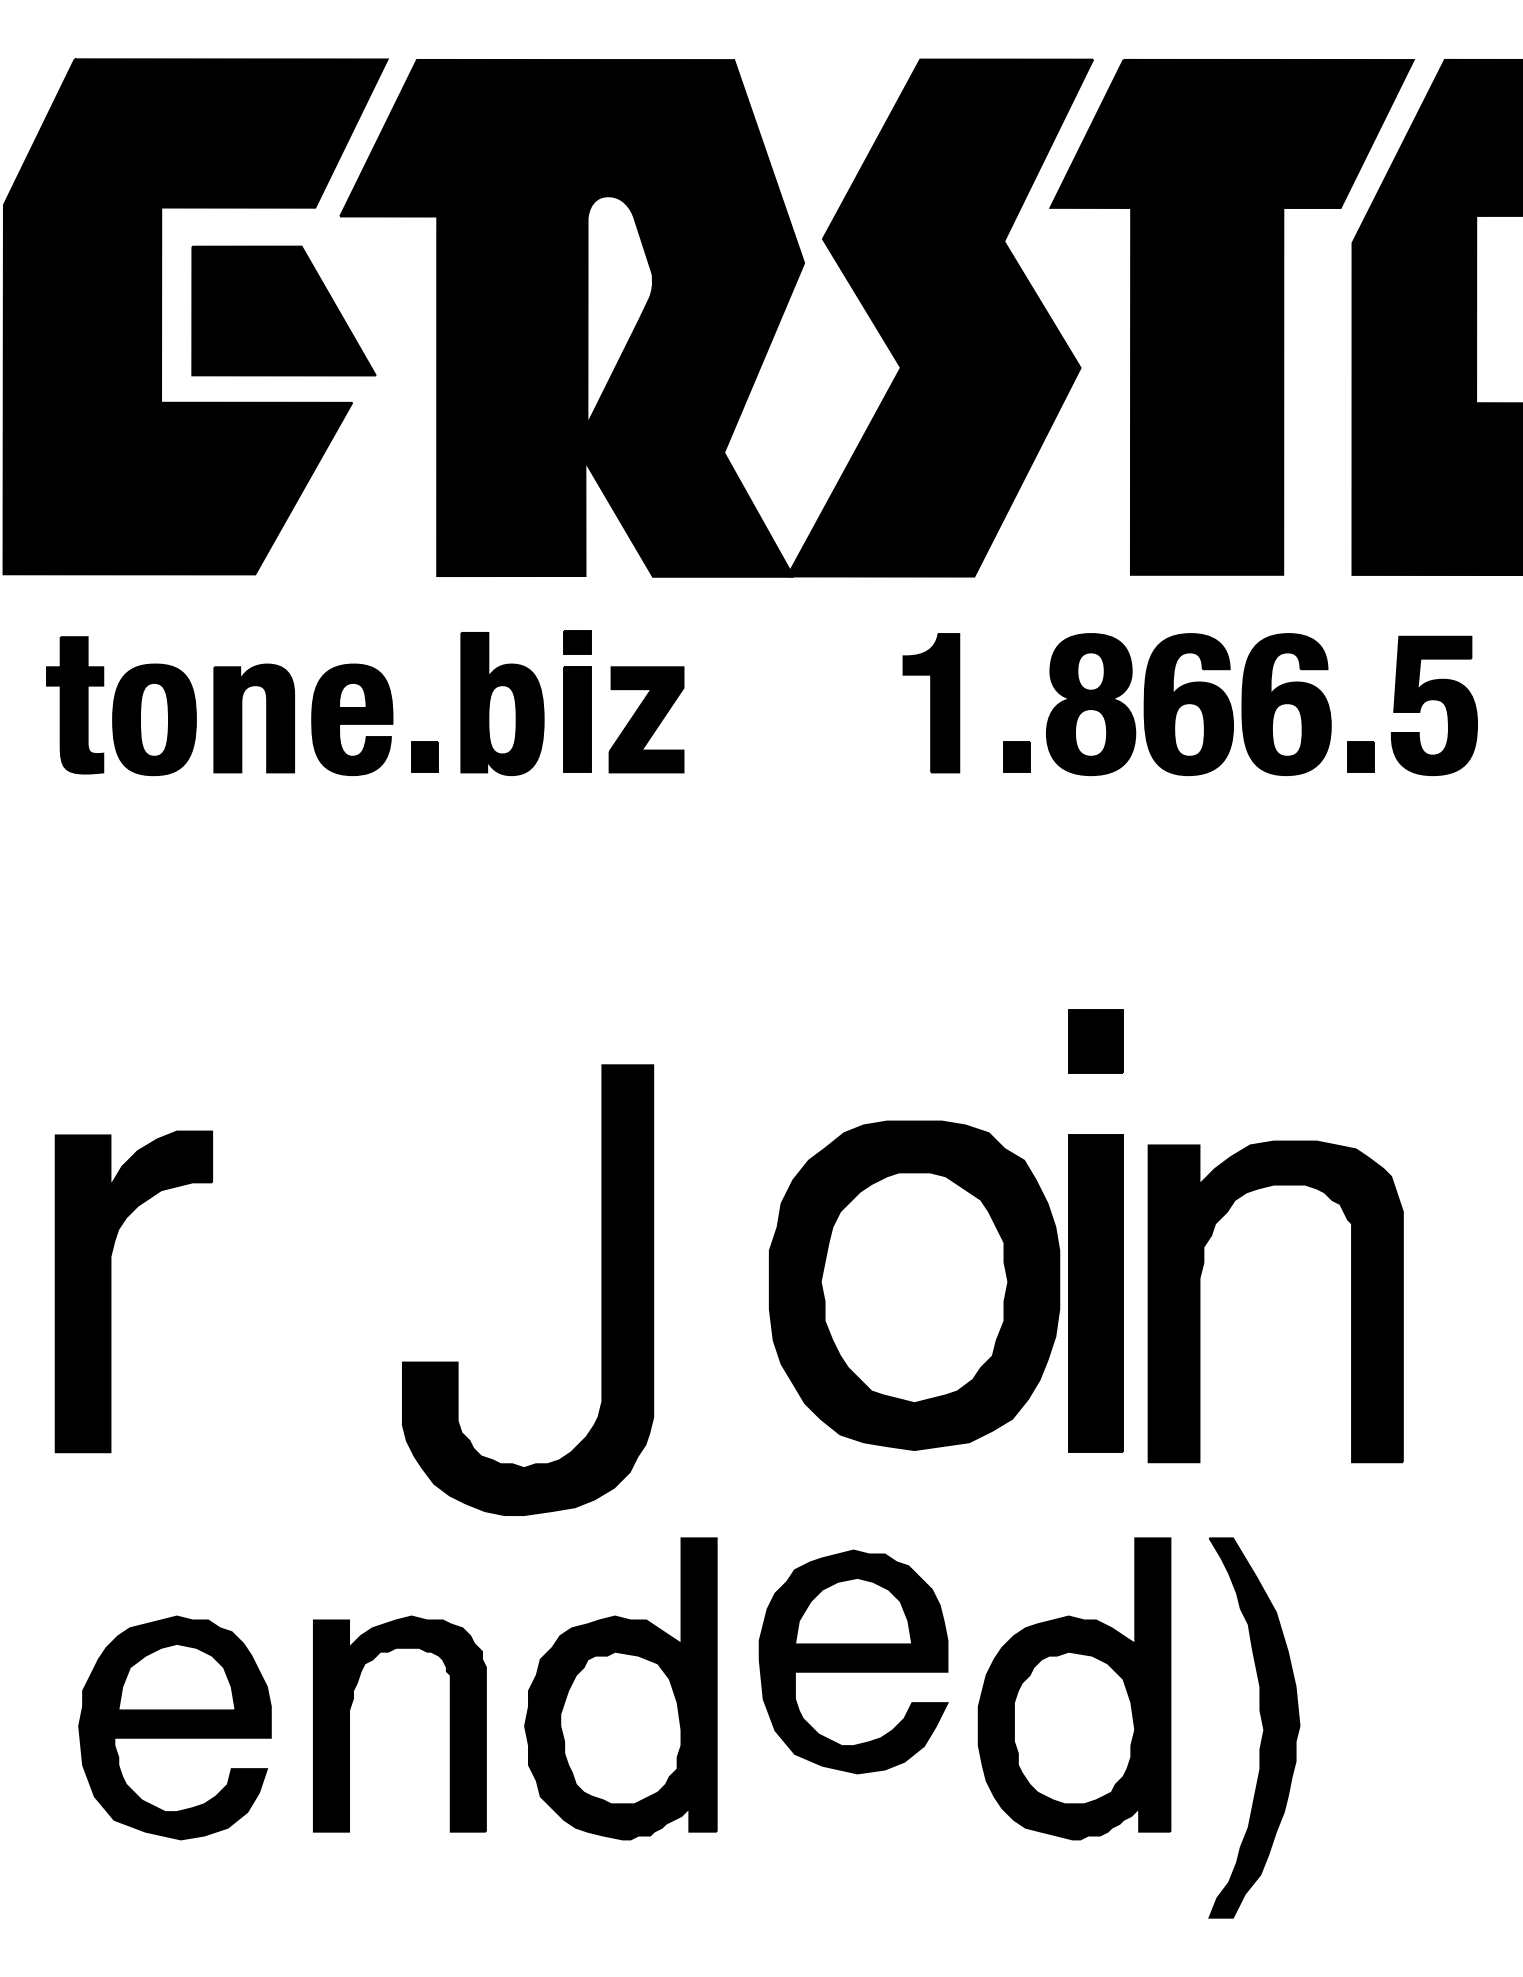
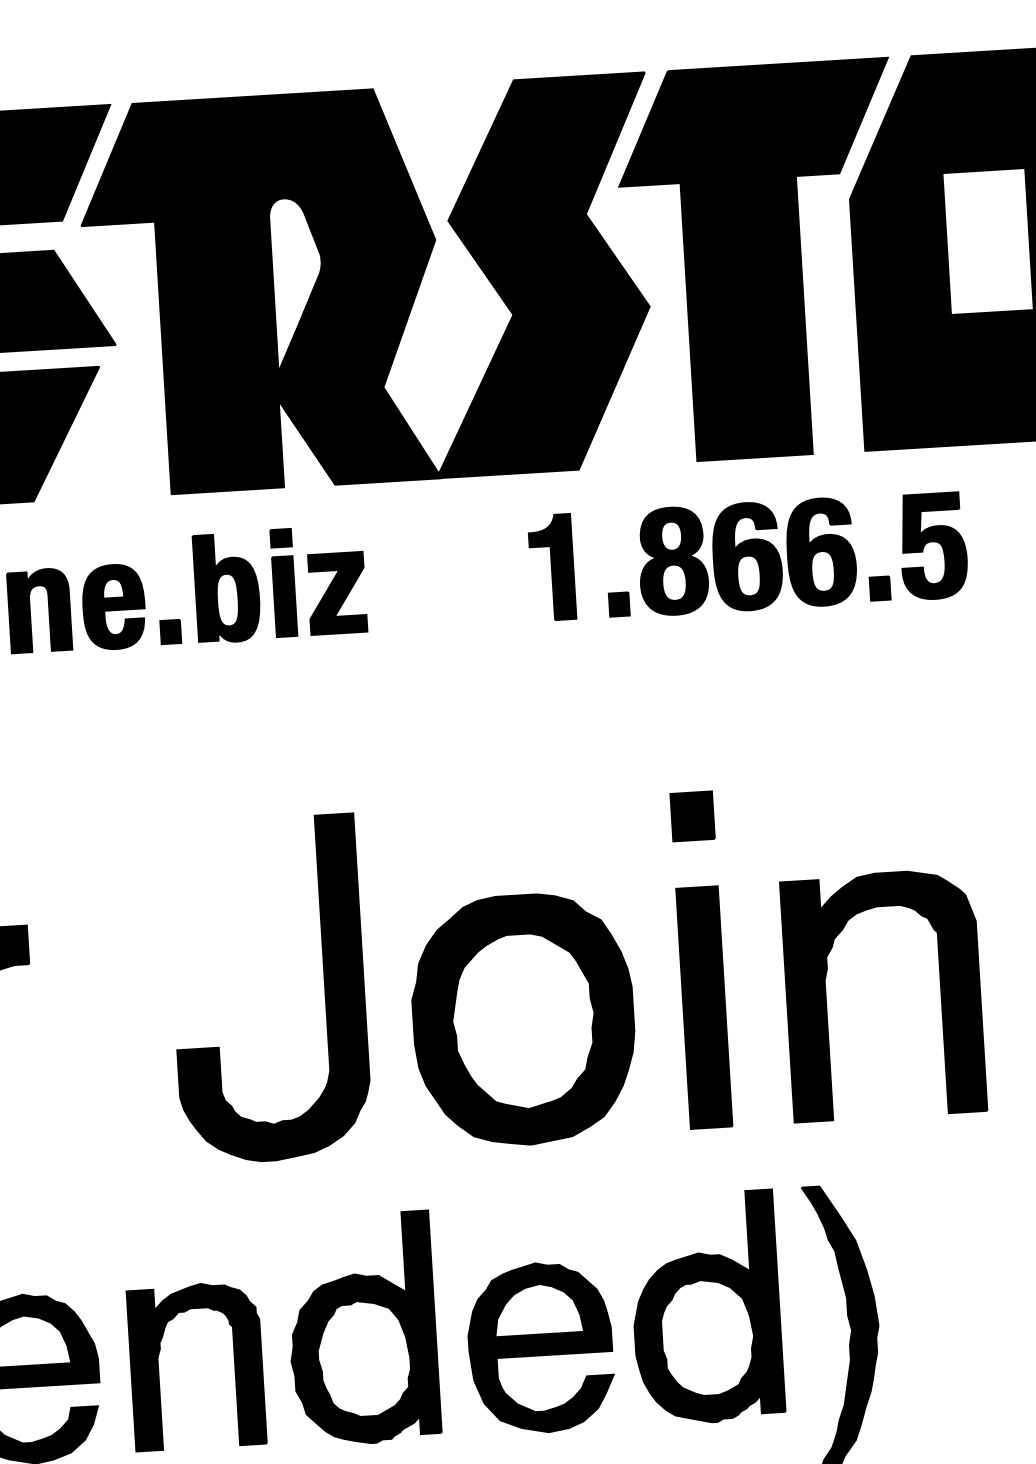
part: (914, 1285) -> (523, 1019), moved
part: (601, 1289) -> (324, 985), moved
part: (1200, 1301) -> (826, 998), moved
part: (853, 1661) -> (540, 1347), moved

